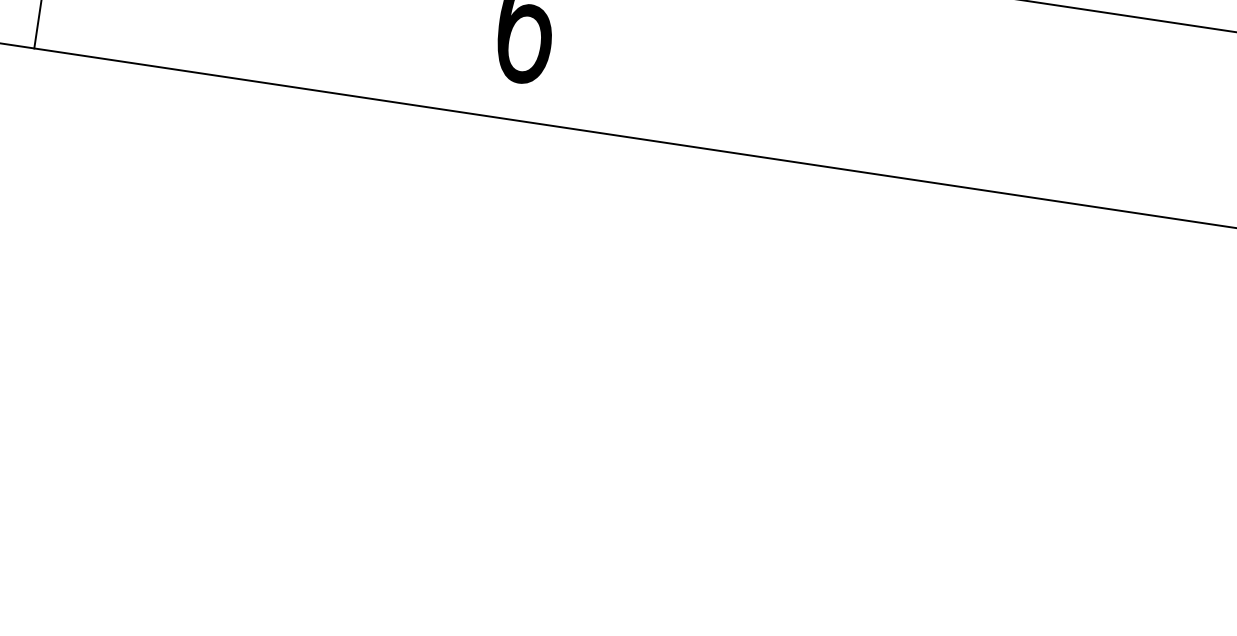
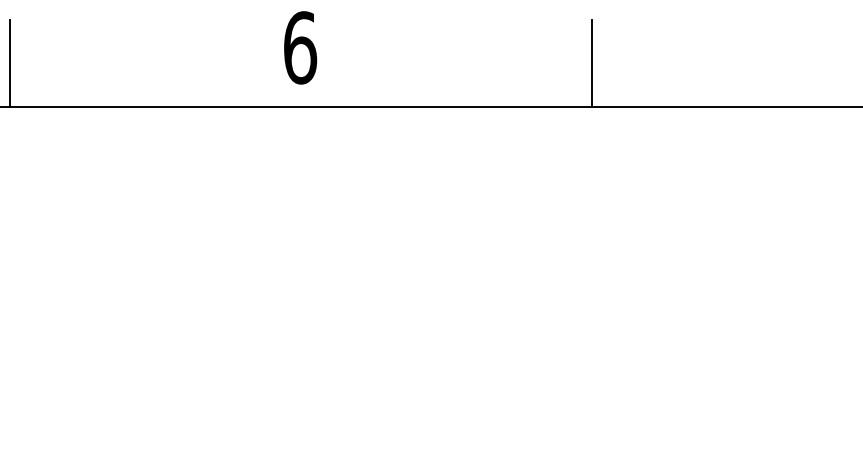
line: (1003, 118) -> (592, 62), added

